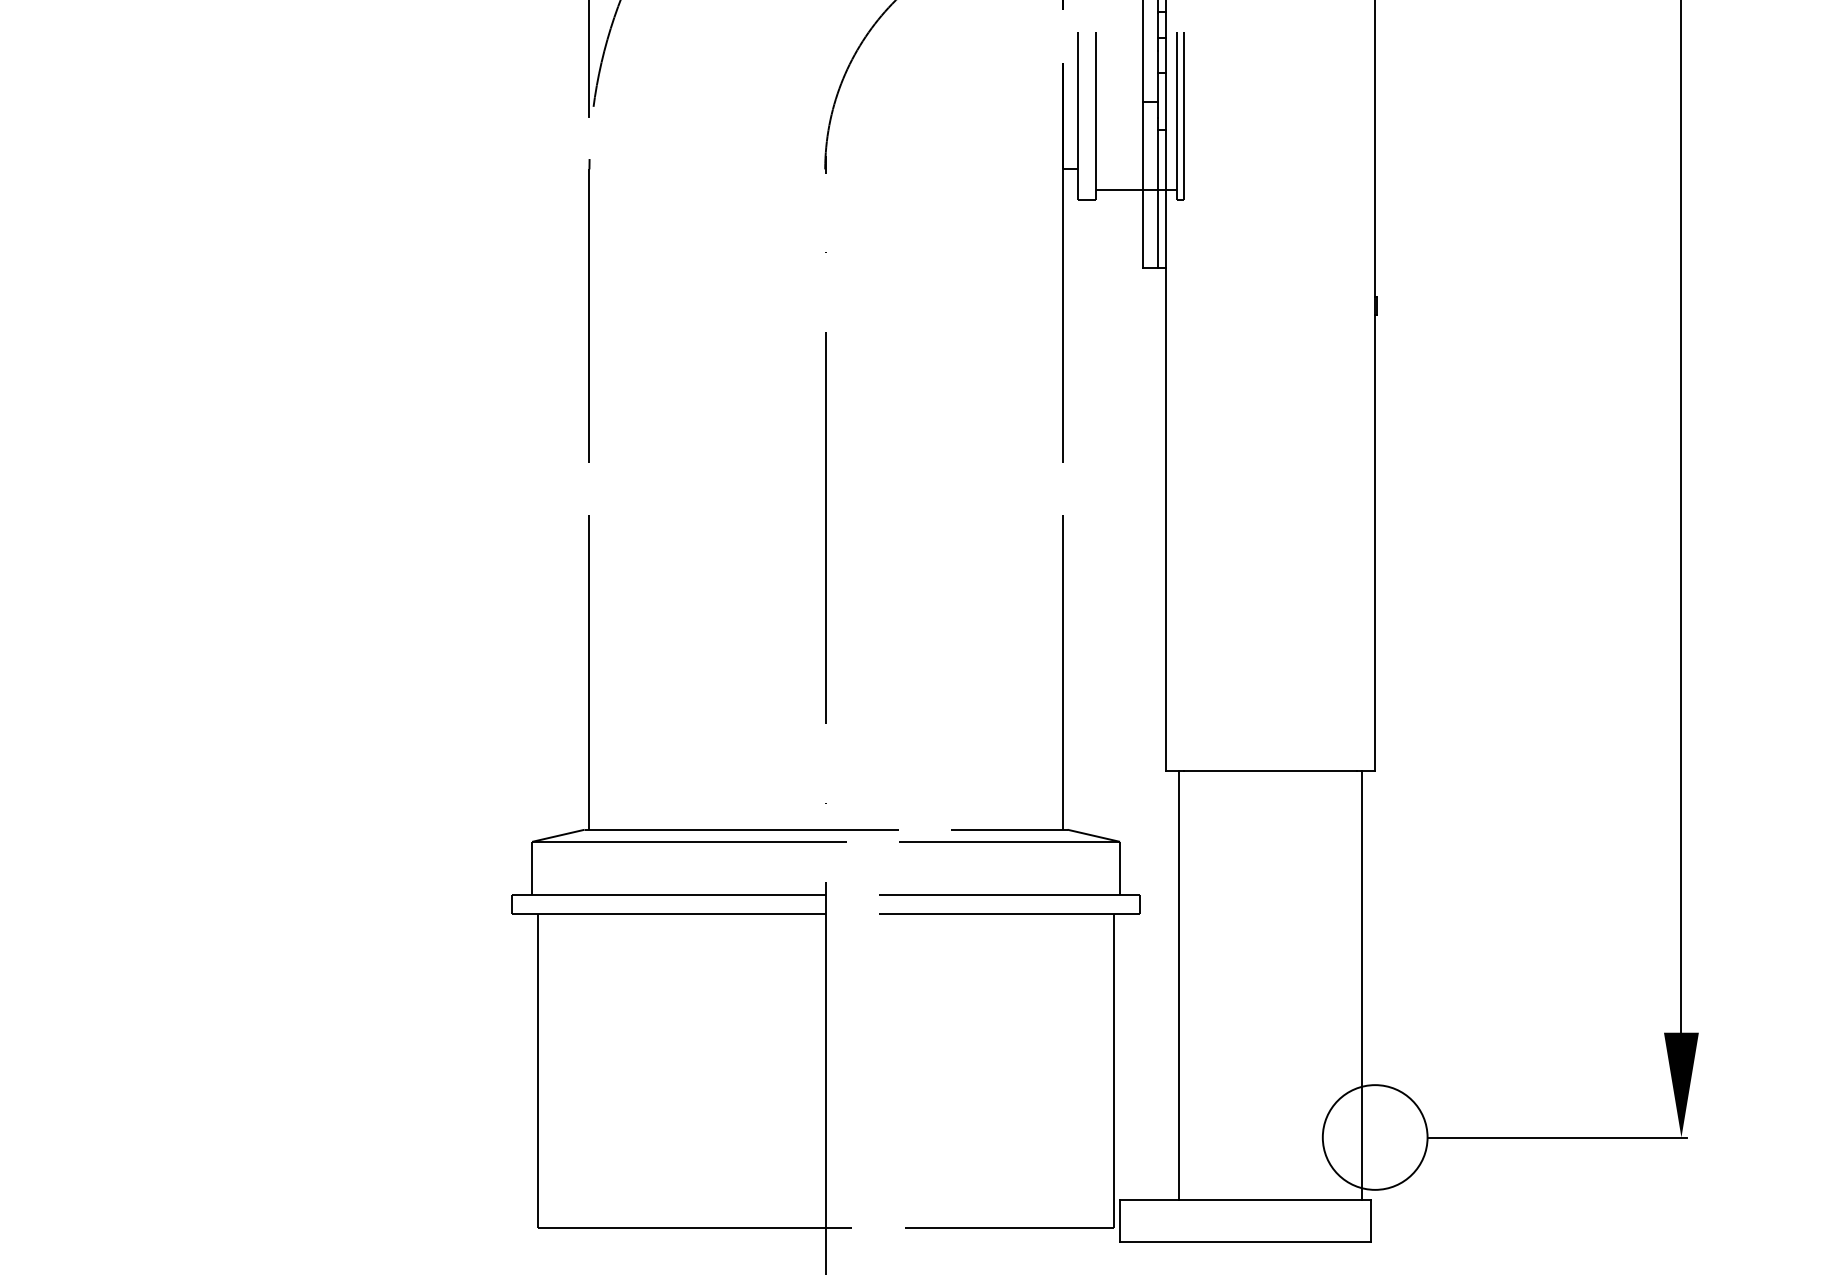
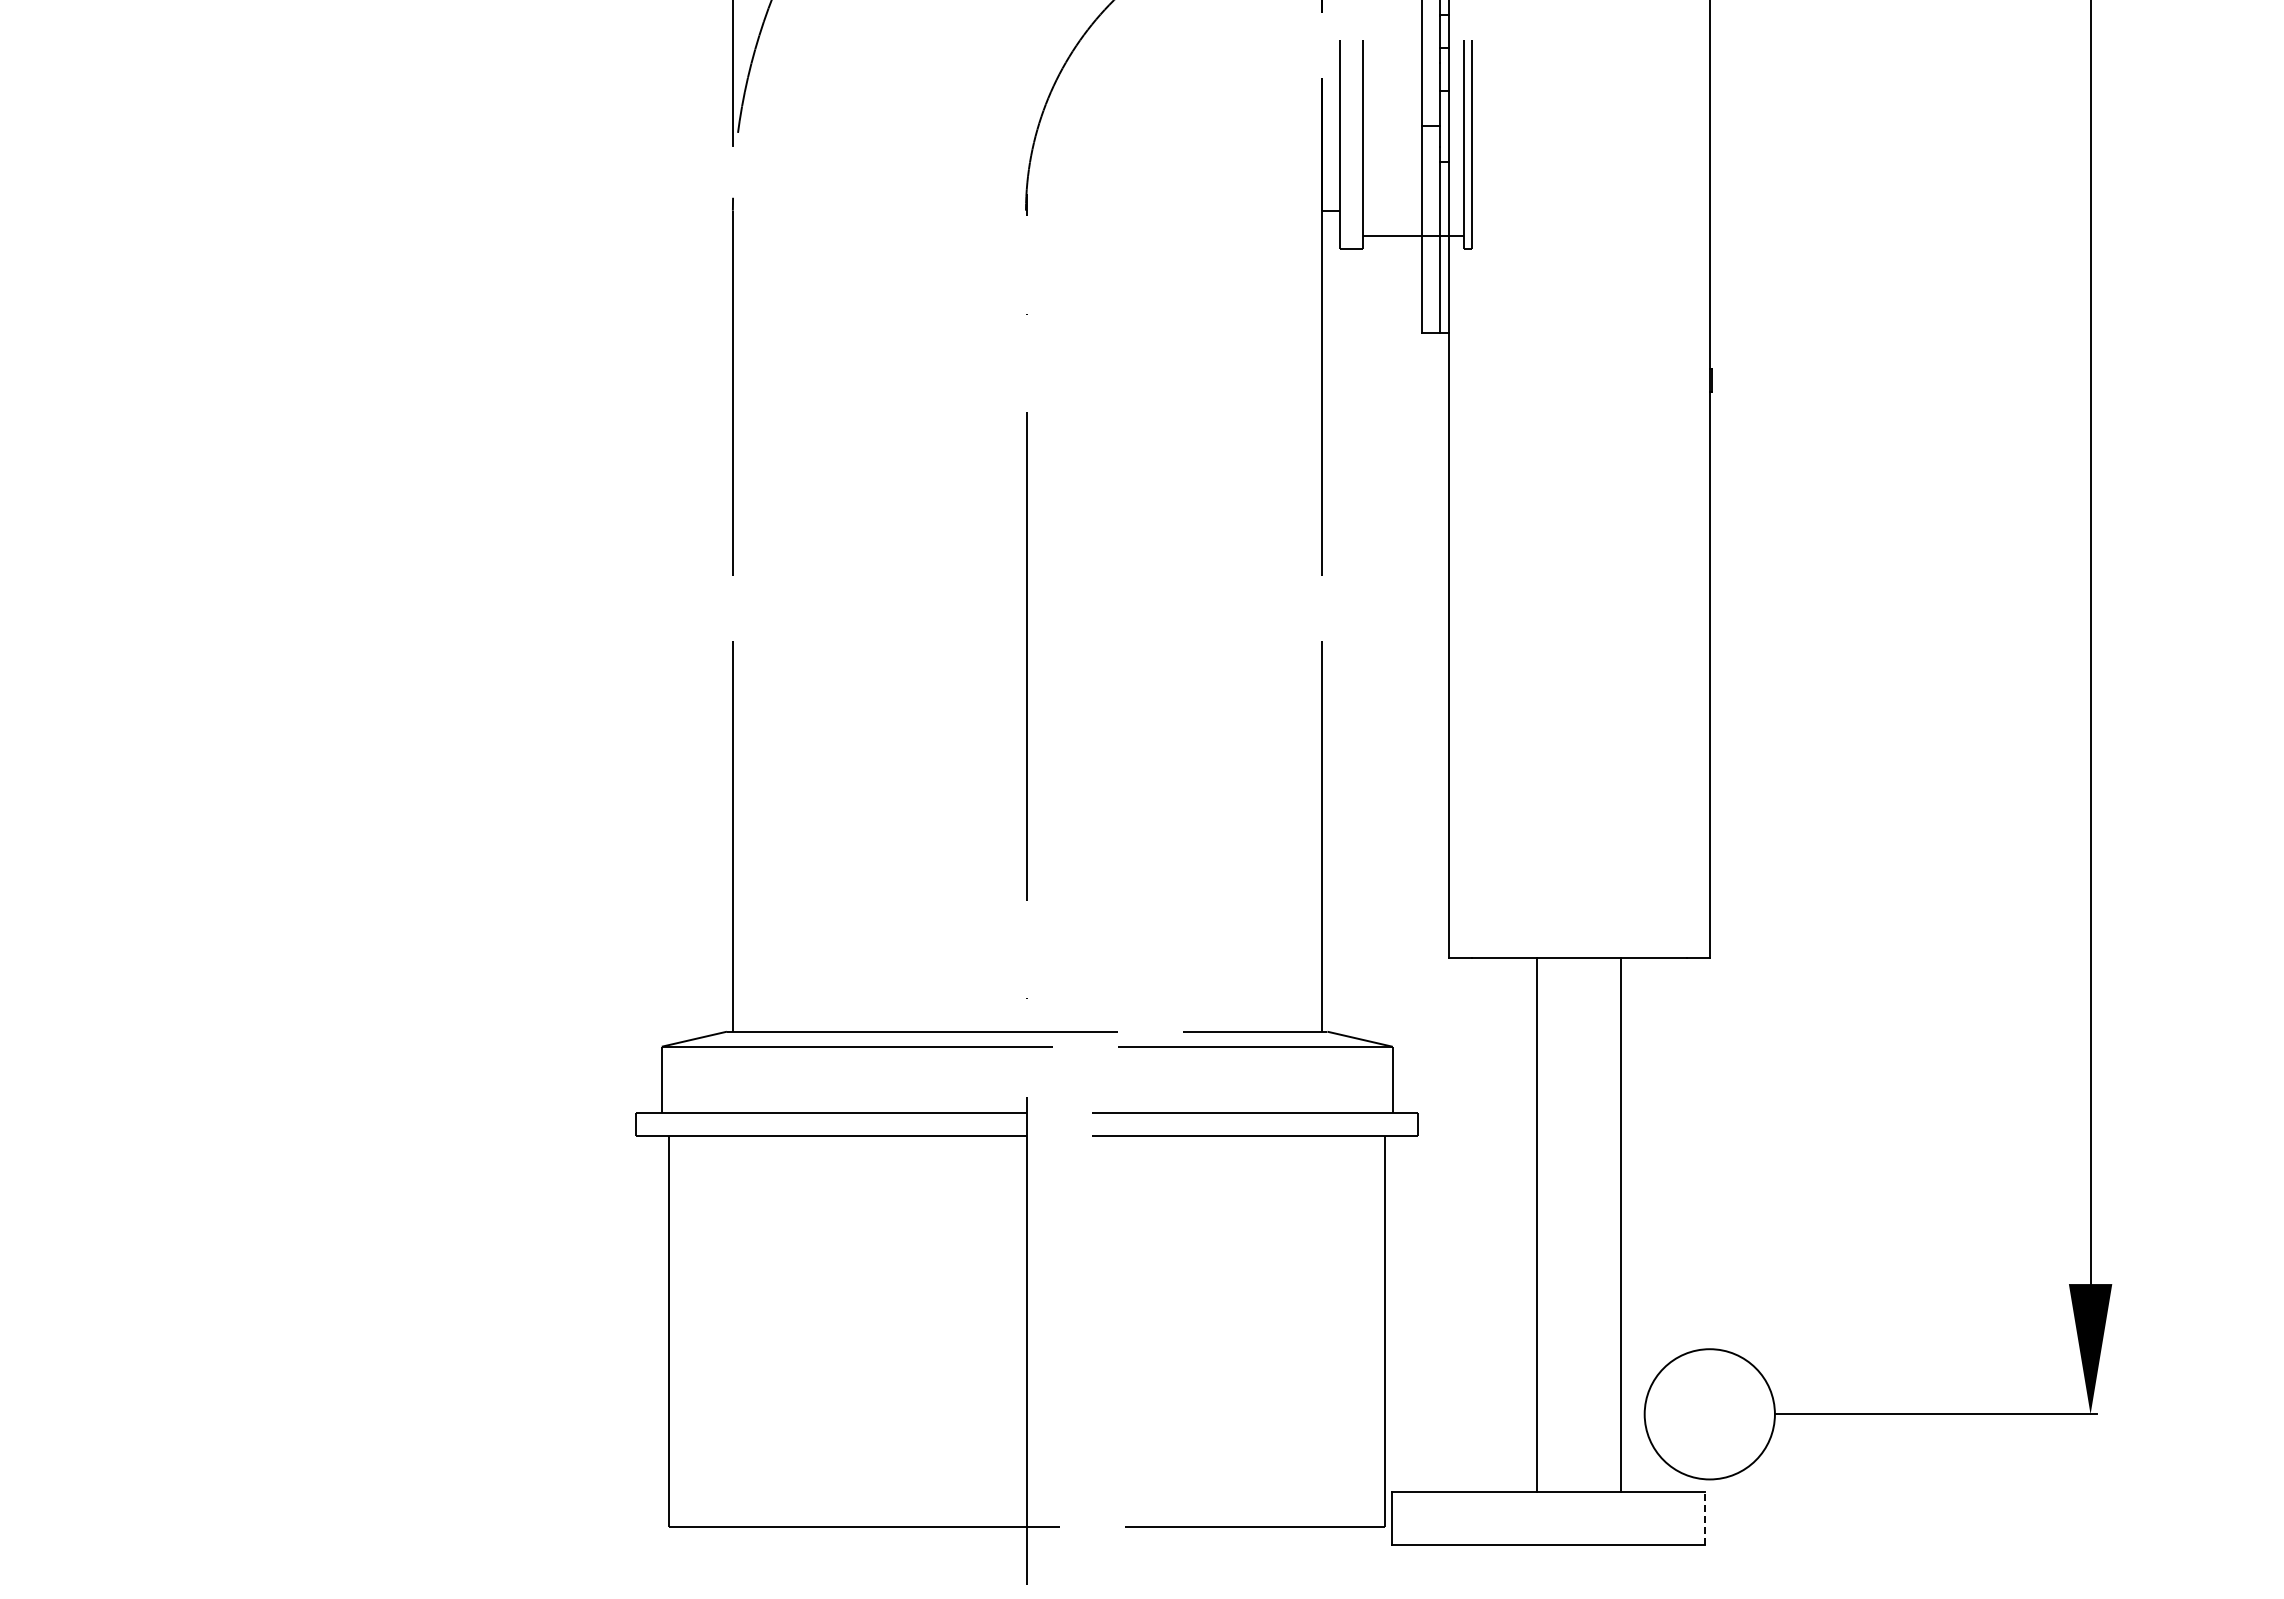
line: (1178, 985) -> (1536, 1225), moved
line: (1362, 985) -> (1620, 1225), moved
line: (1370, 1221) -> (1704, 1518), solid -> dashed

